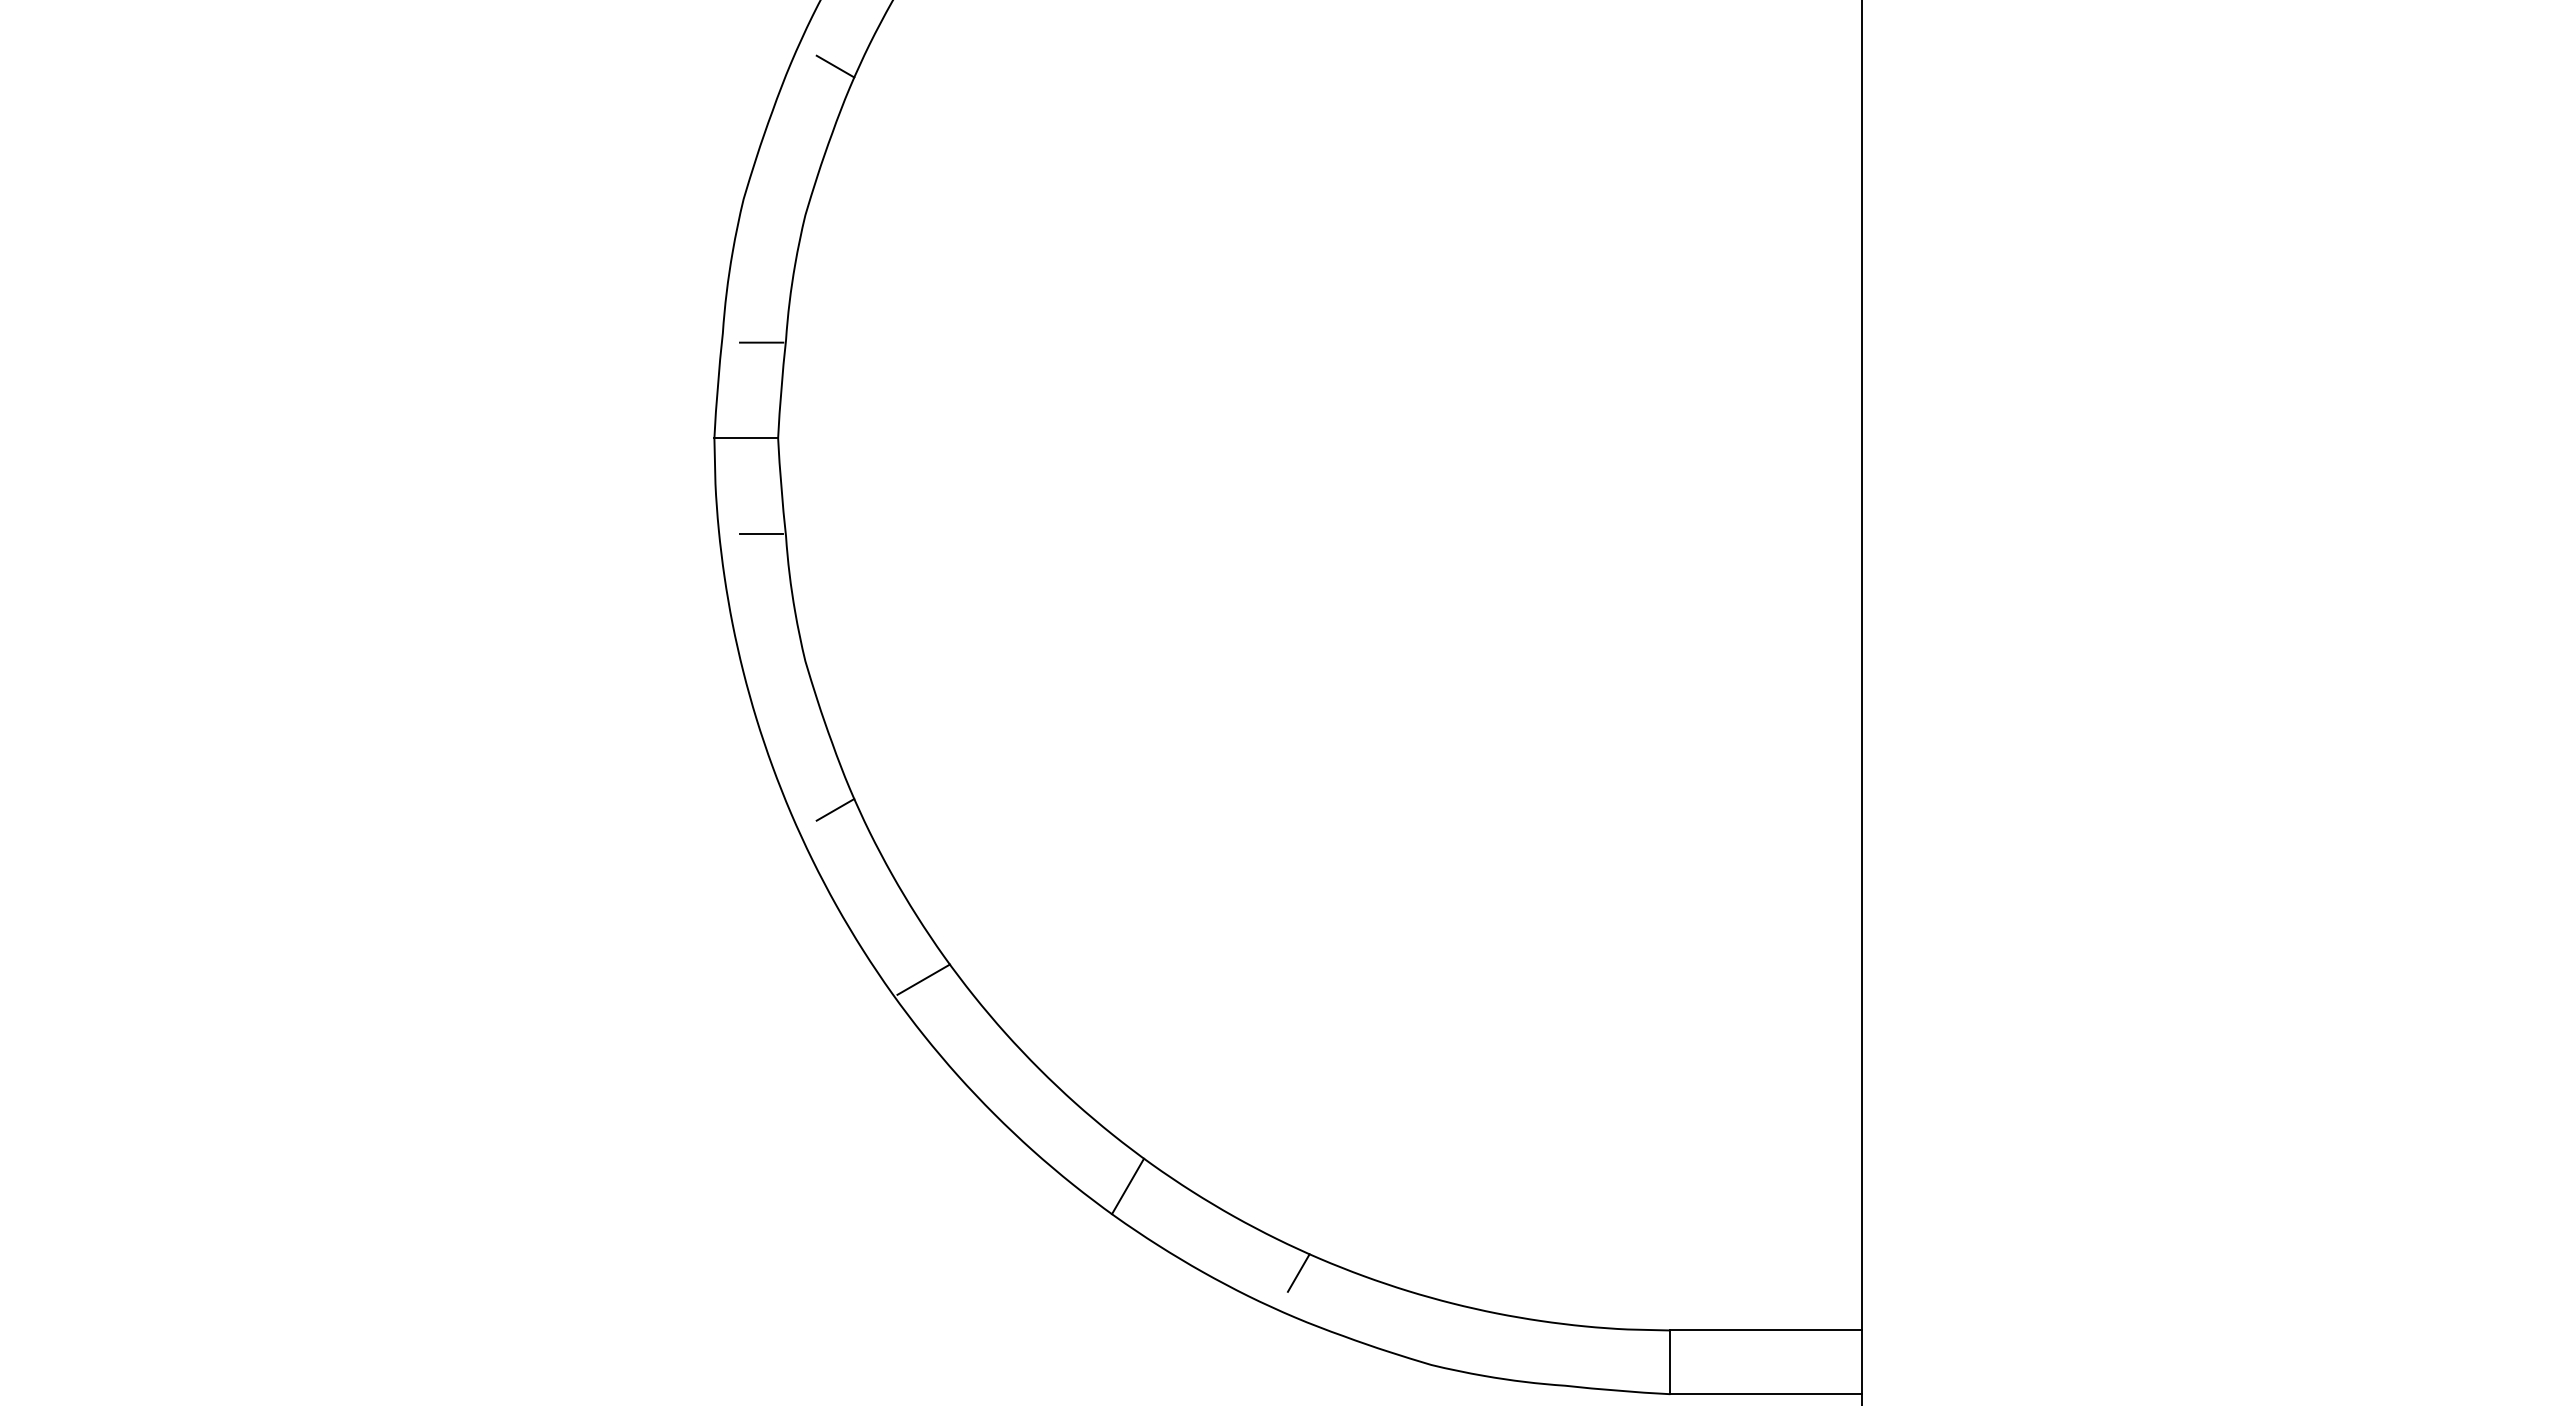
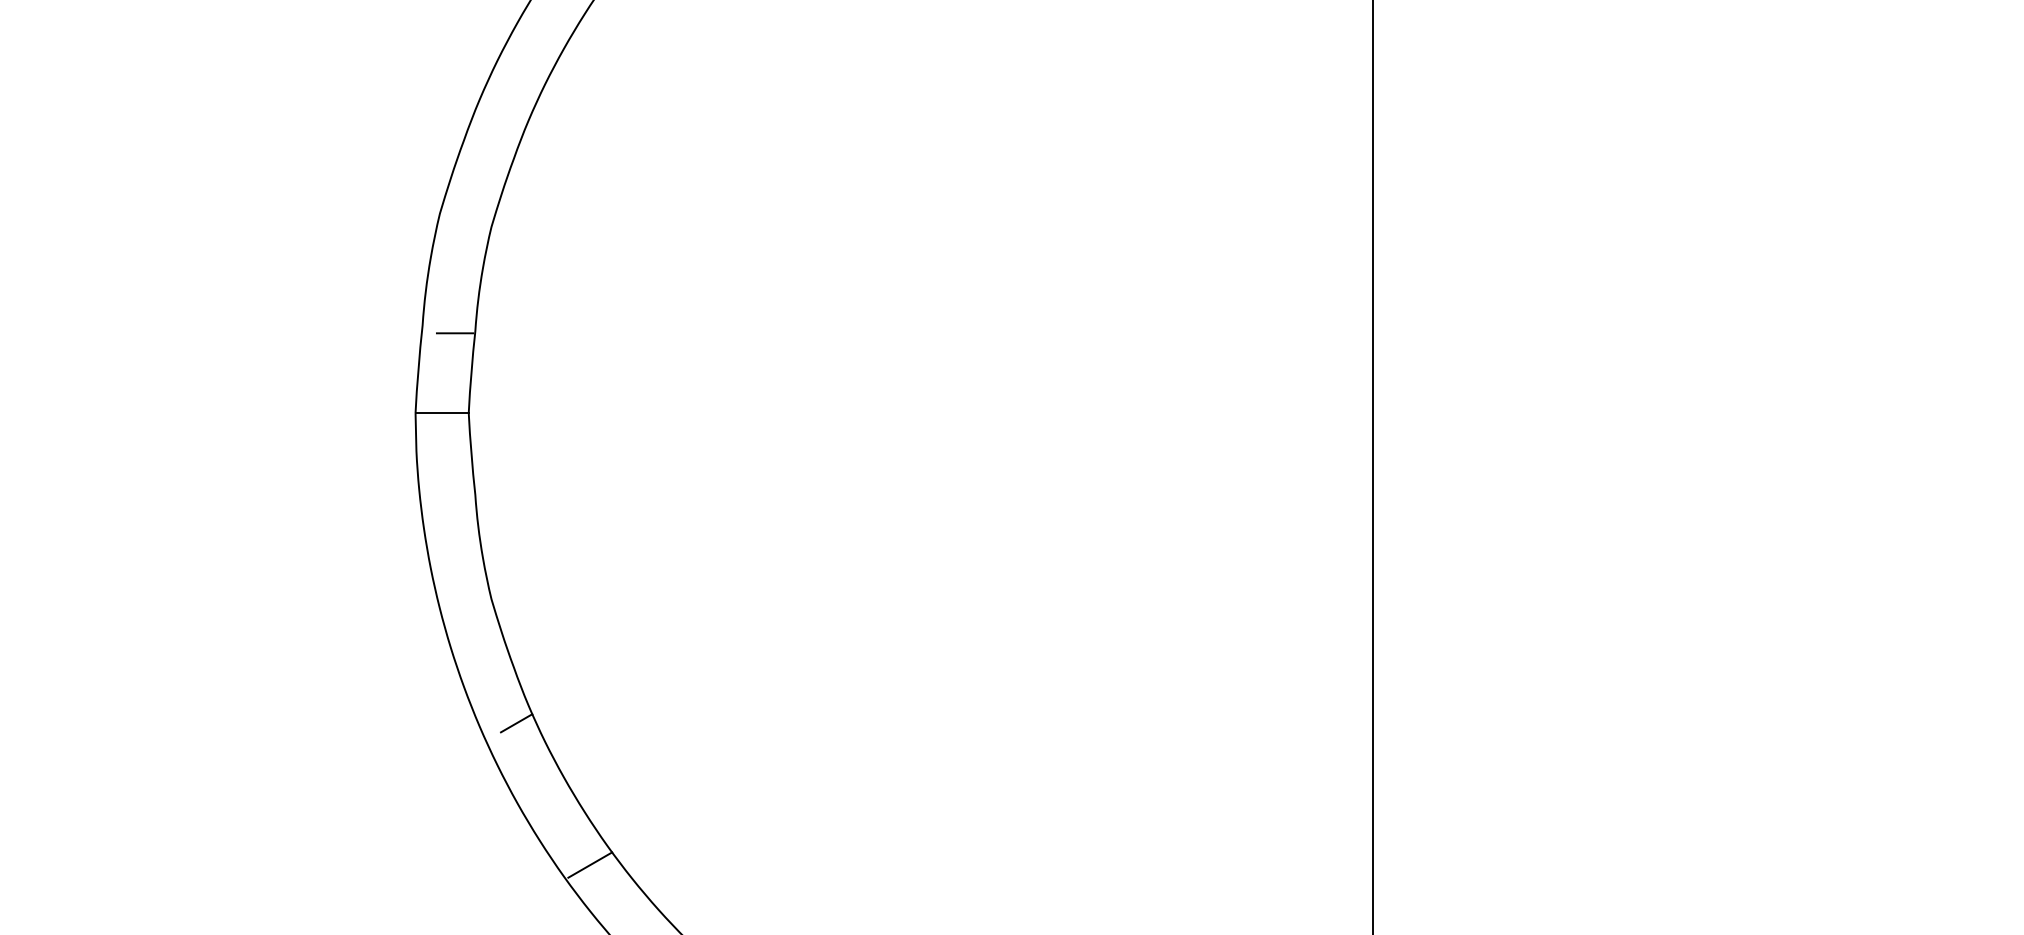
line: (835, 66) -> (516, 102), removed
line: (761, 533) -> (454, 492), removed

